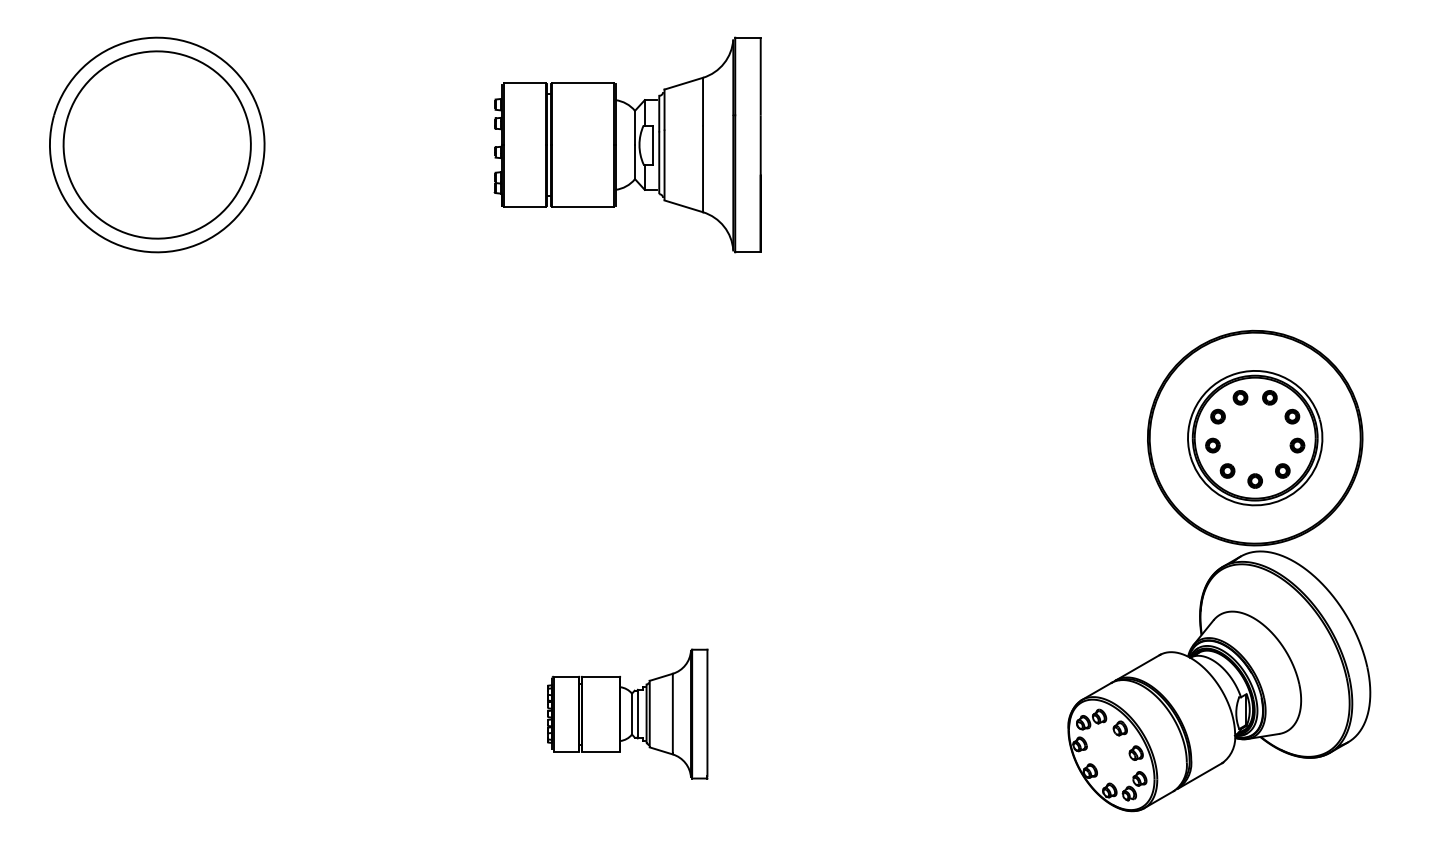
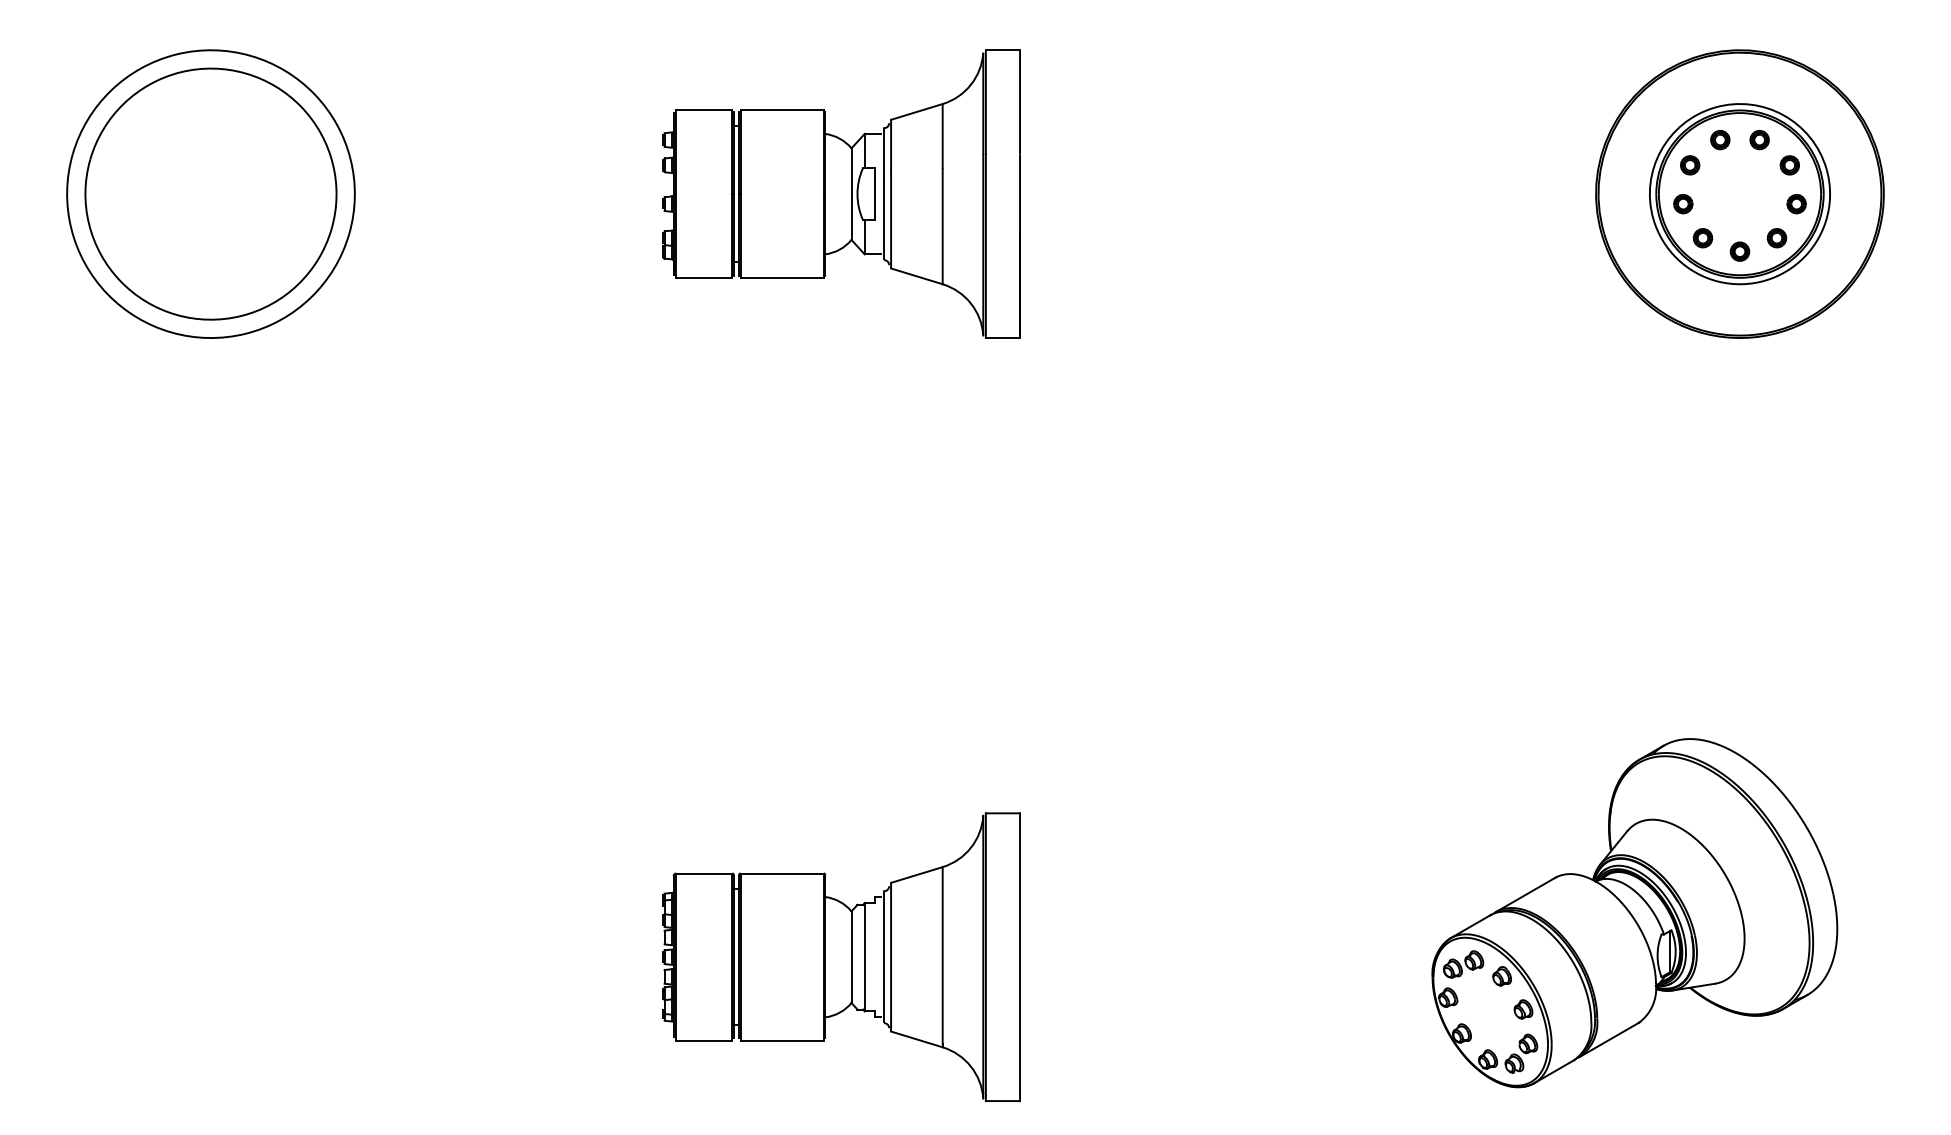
part: (1254, 437) -> (1739, 193), moved
part: (627, 713) -> (841, 956), size x1.67

